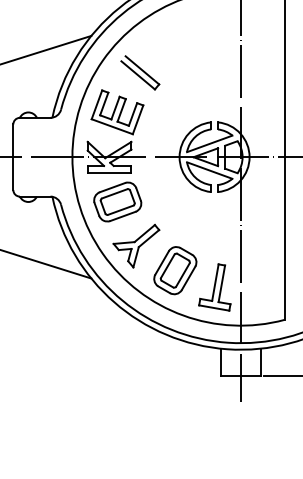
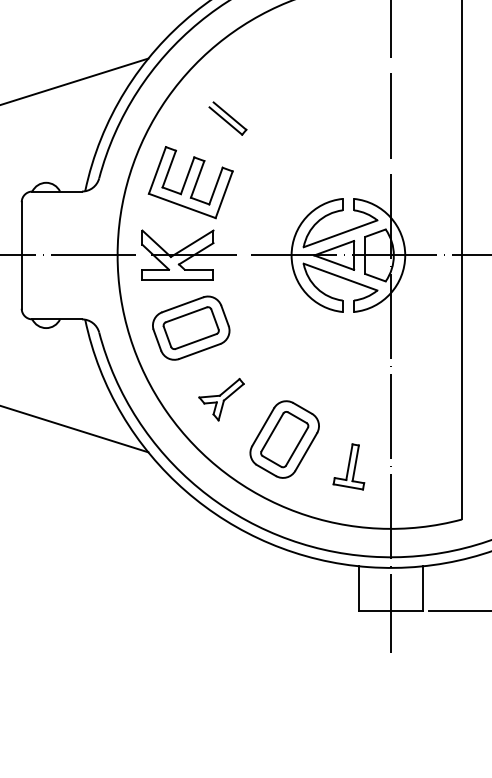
part: (140, 72) -> (228, 117), size x0.6
part: (136, 245) -> (221, 398), size x0.6
part: (214, 287) -> (348, 466), size x0.6

